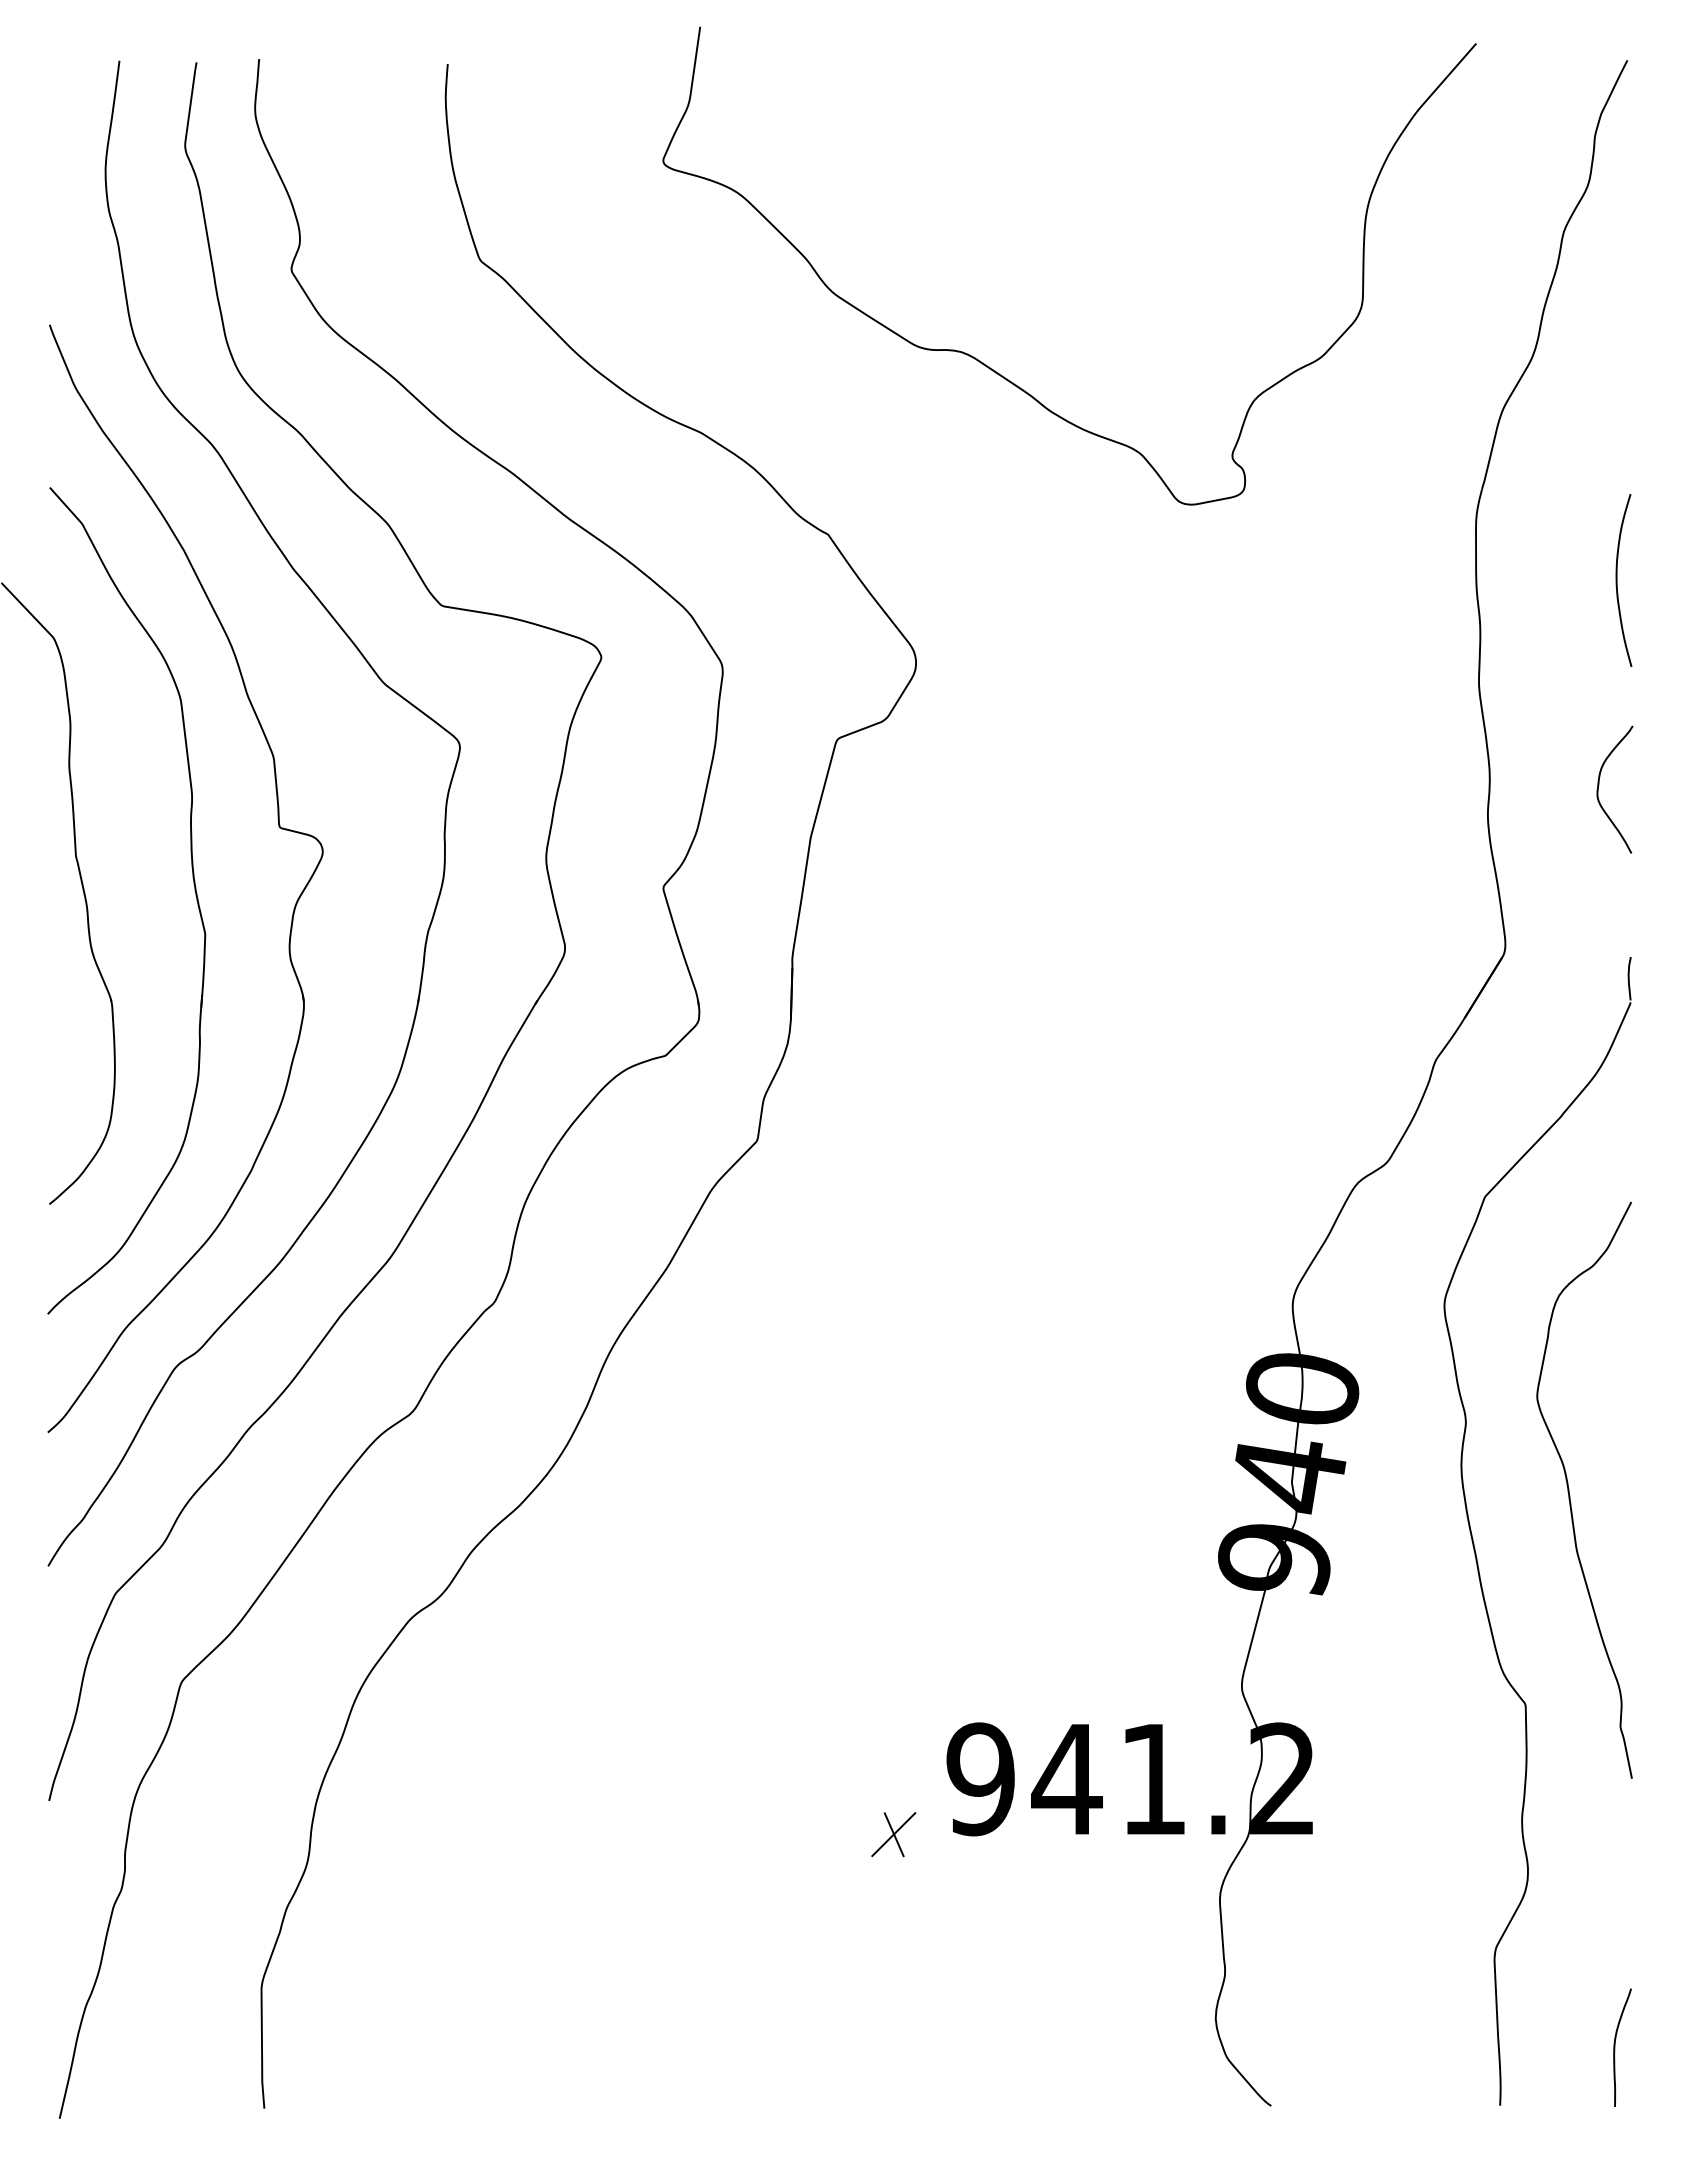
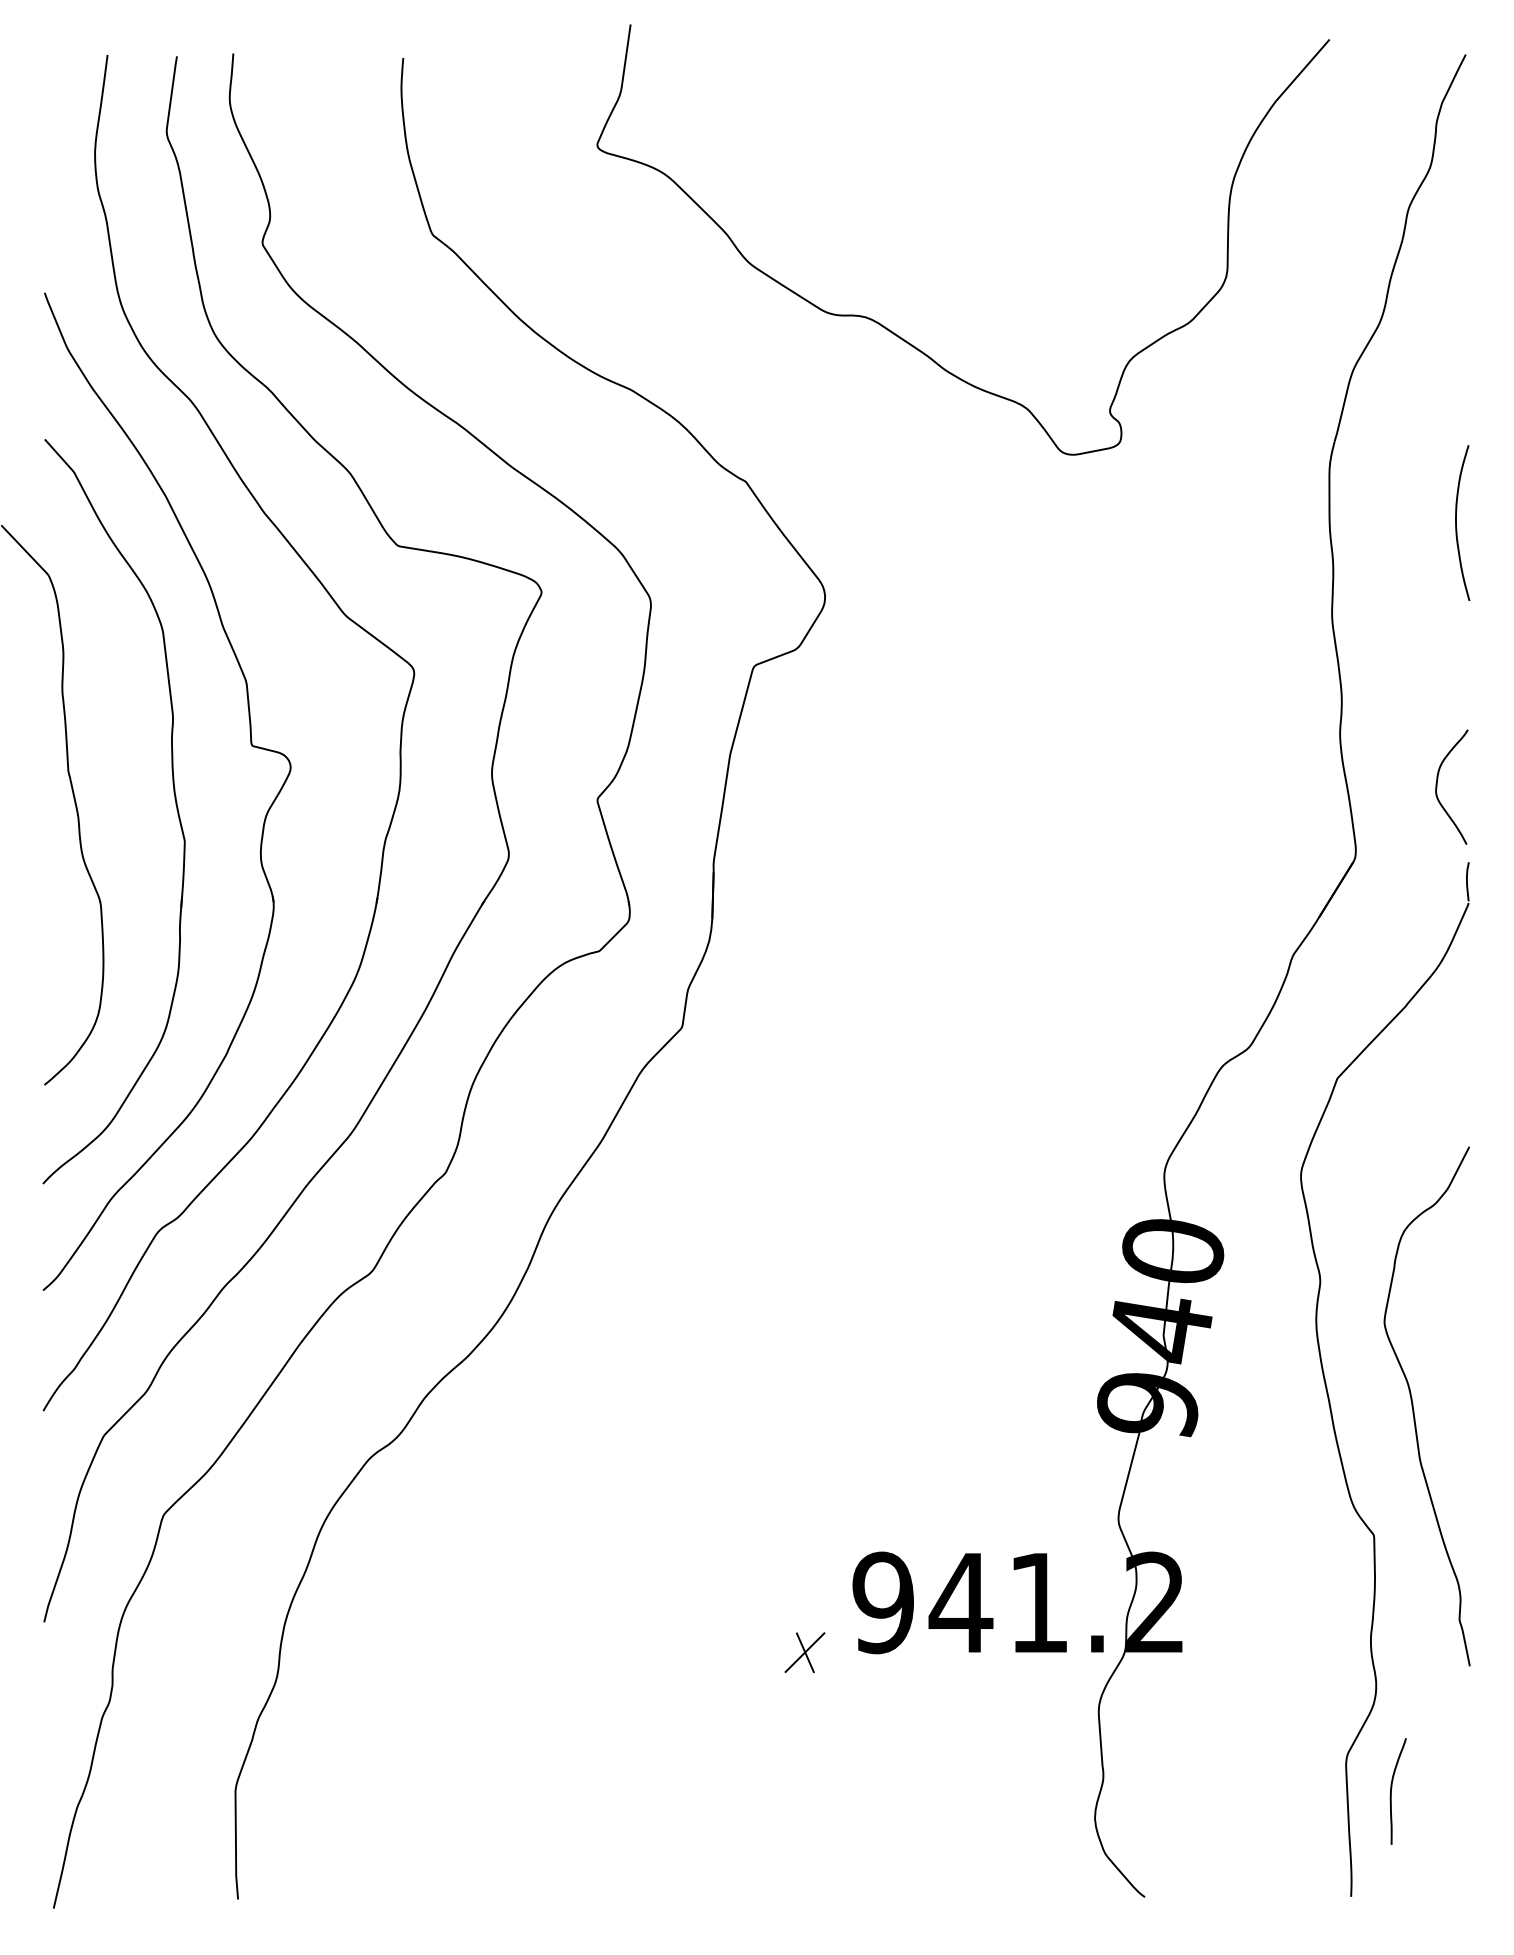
curve: (1599, 785) -> (1437, 783), moved
curve: (1569, 1489) -> (1413, 1405), moved
curve: (1615, 2047) -> (1391, 1791), moved

